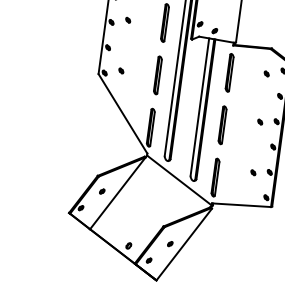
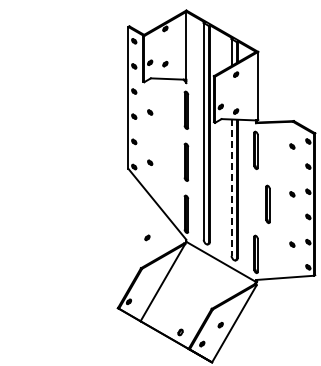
line: (199, 107) -> (231, 188), solid -> dashed
part: (222, 124) -> (267, 203), moved
part: (102, 191) -> (147, 237), moved

